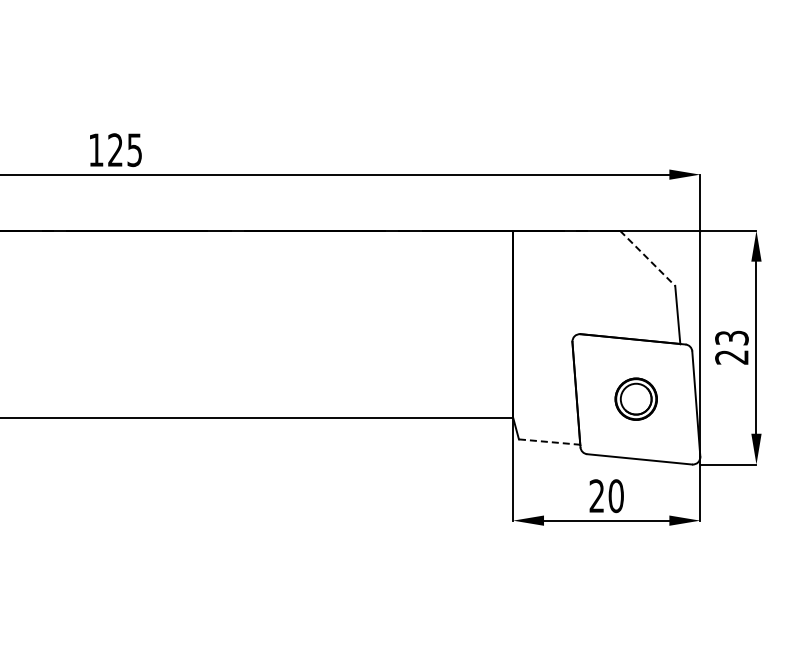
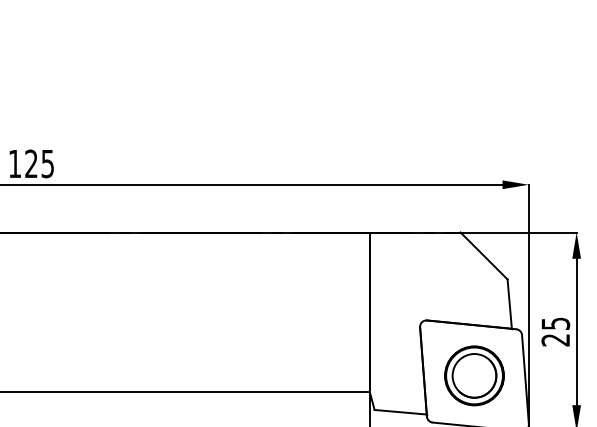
line: (648, 258) -> (484, 256), dashed -> solid
text: (731, 337) -> (555, 323), 23 -> 25
part: (635, 398) -> (473, 375), size x1.67
line: (549, 442) -> (400, 412), dashed -> solid

